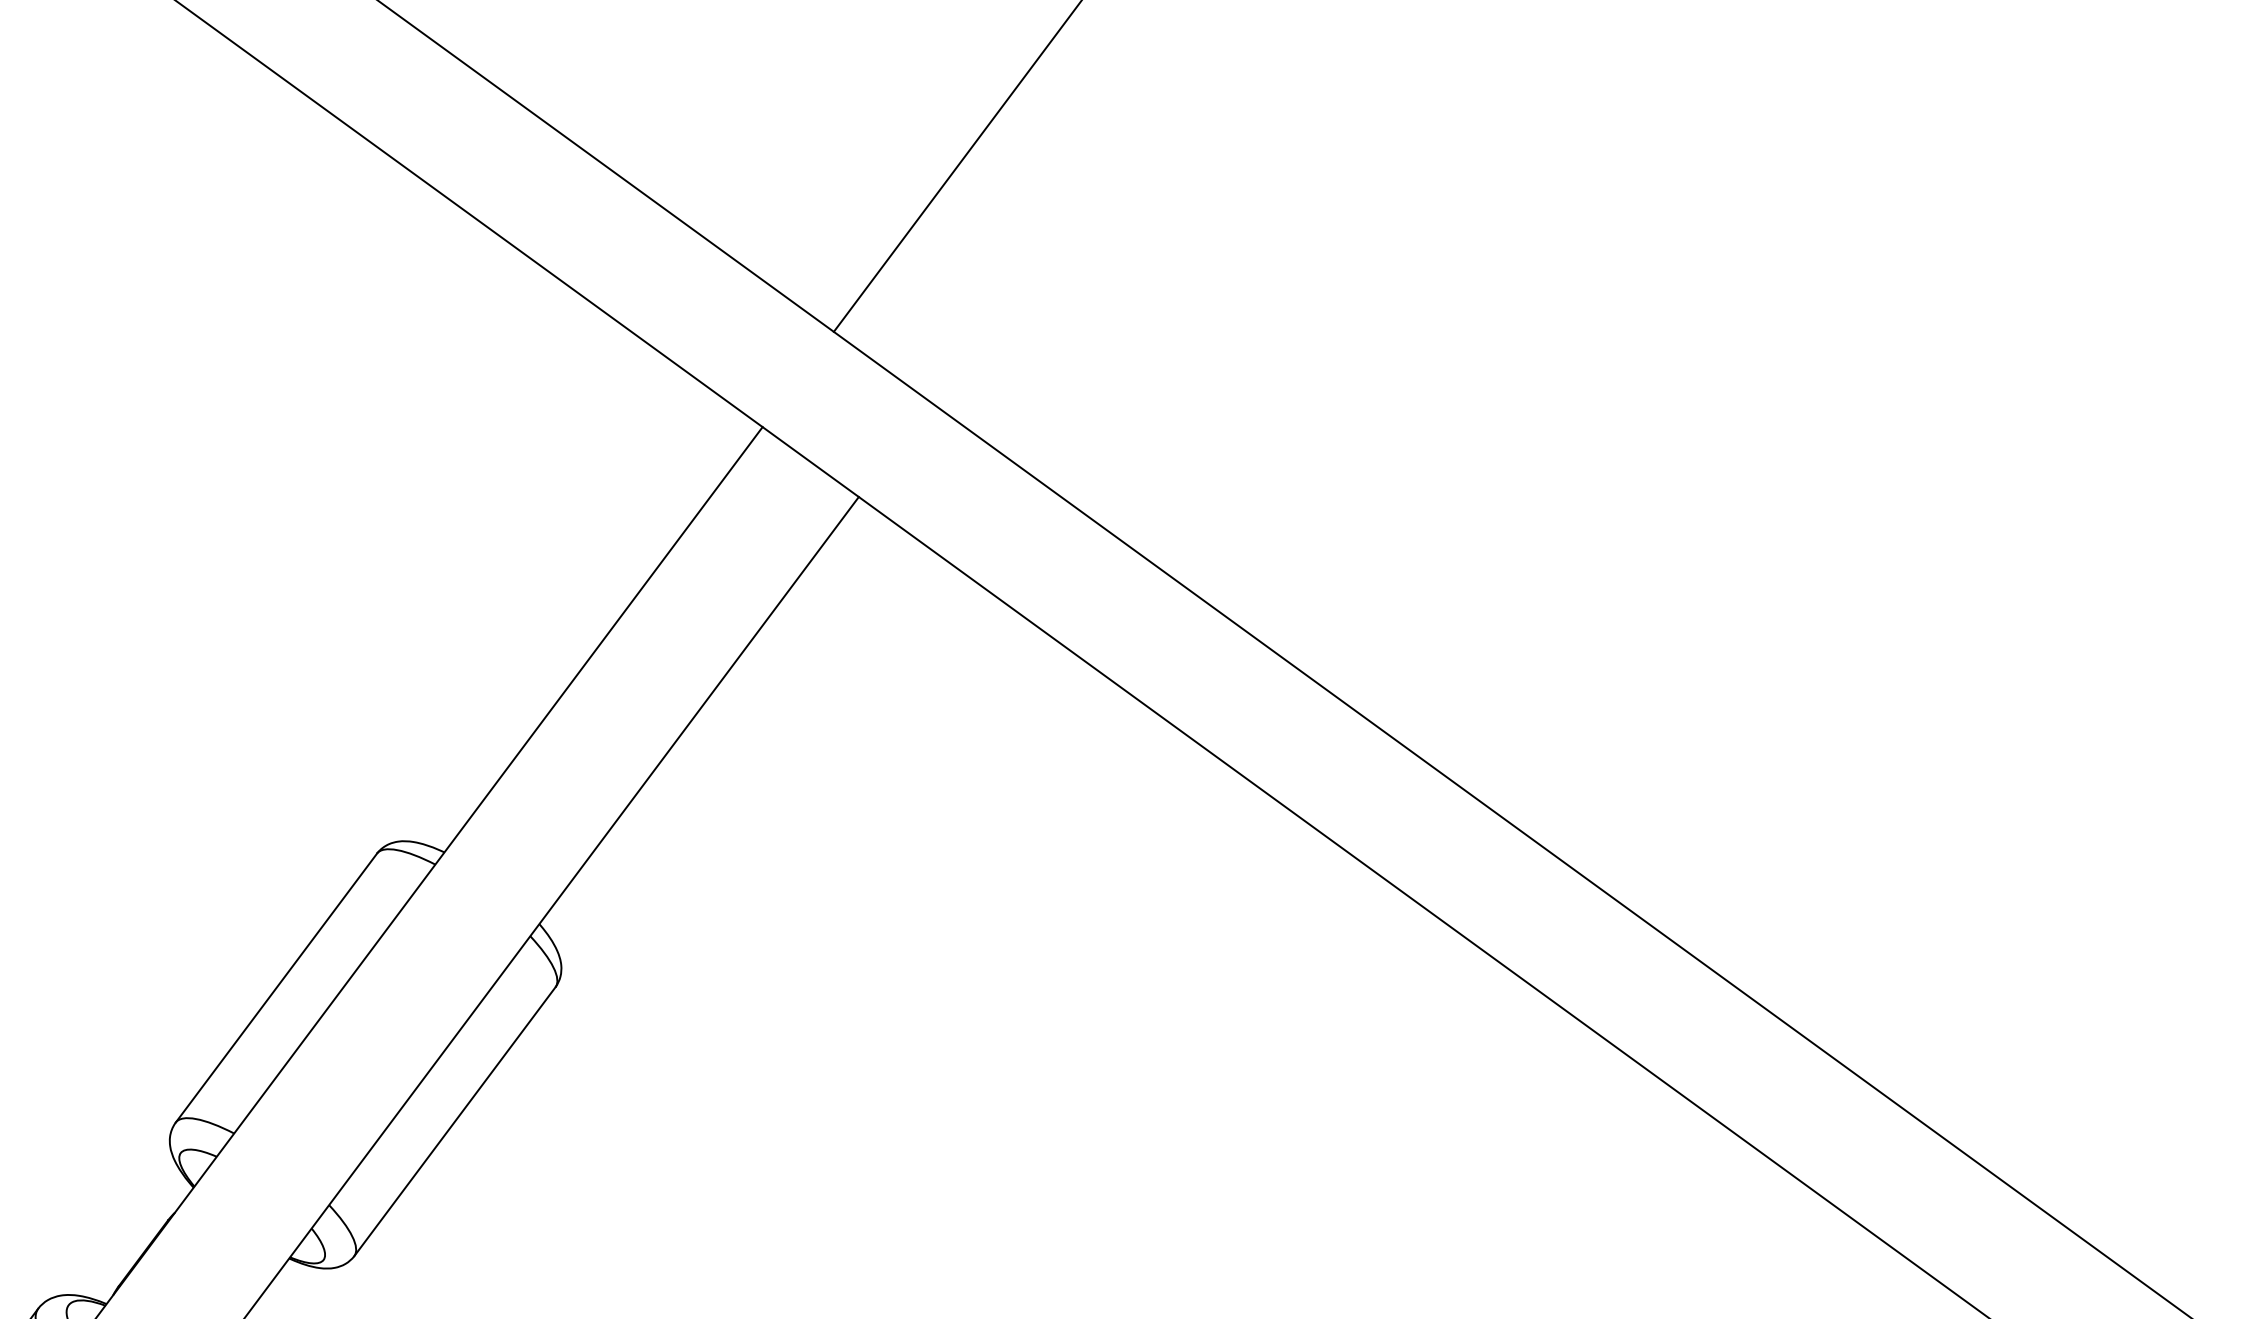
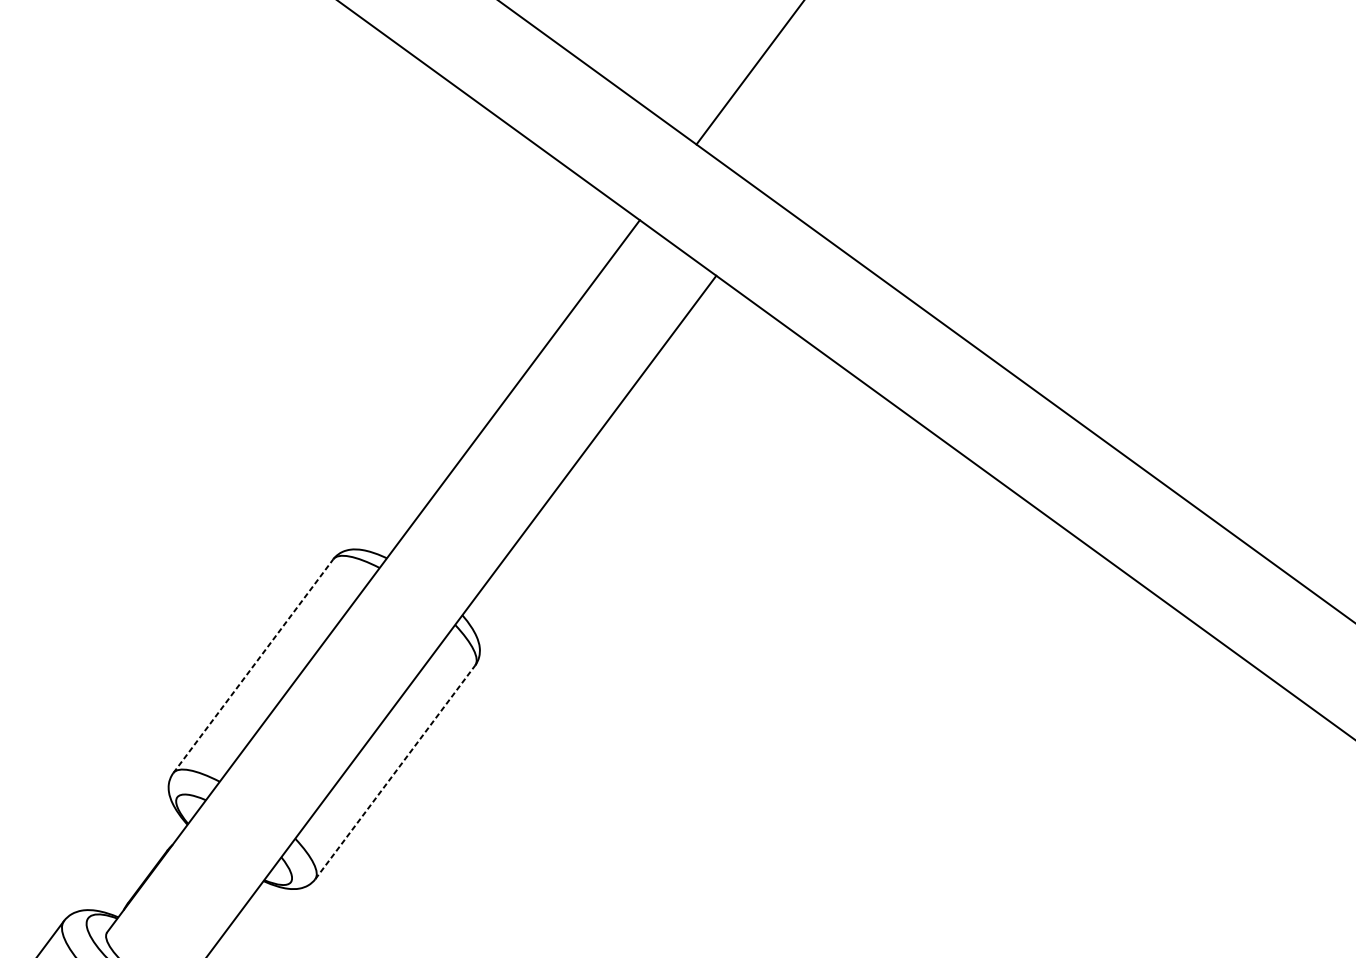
line: (276, 988) -> (253, 666), solid -> dashed
line: (454, 1121) -> (394, 772), solid -> dashed

